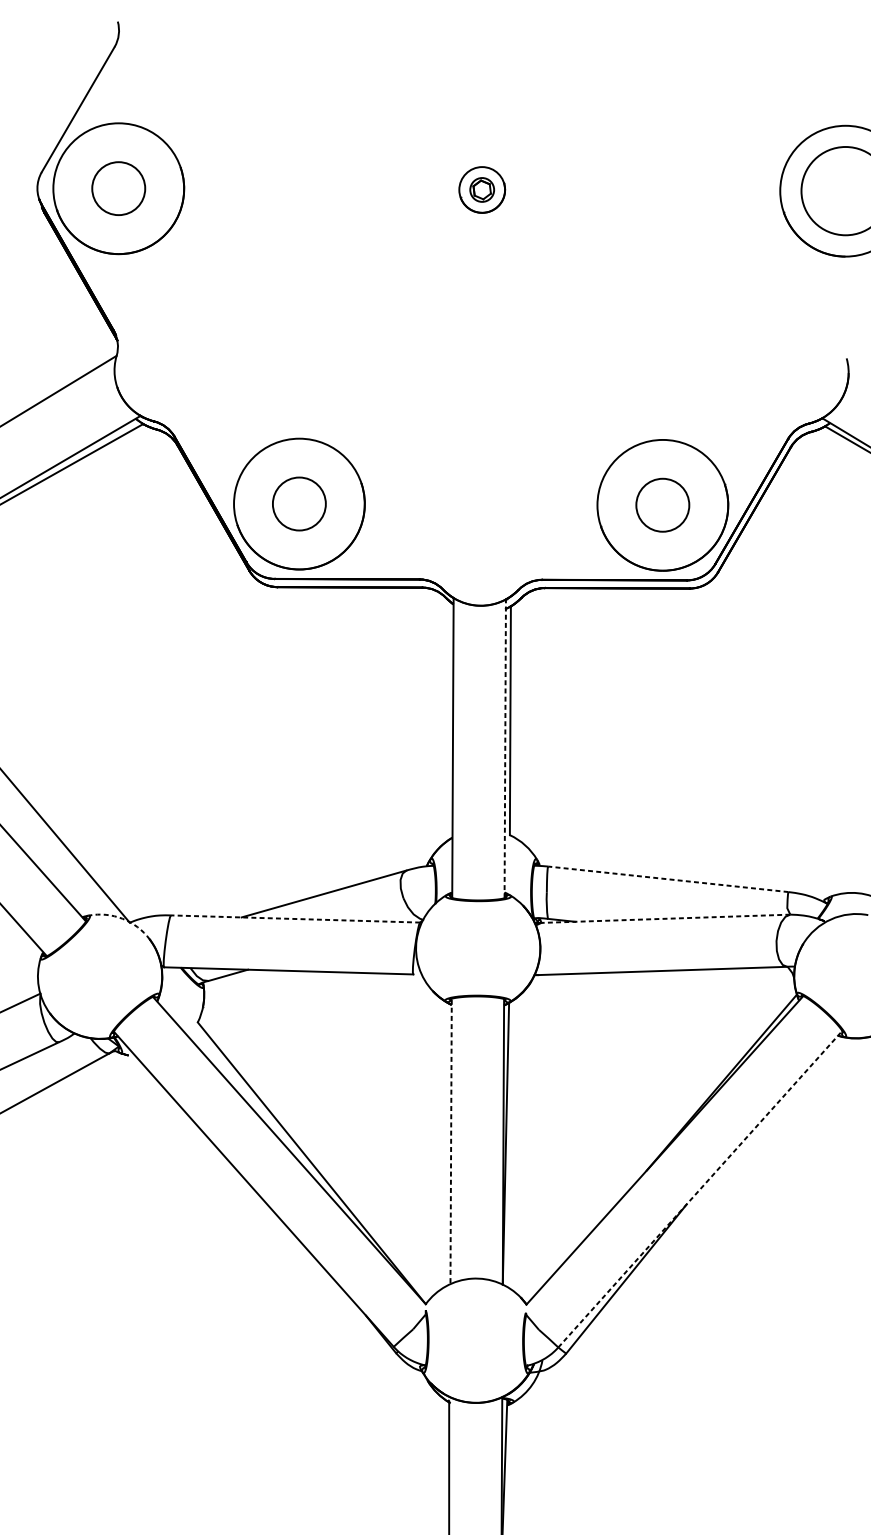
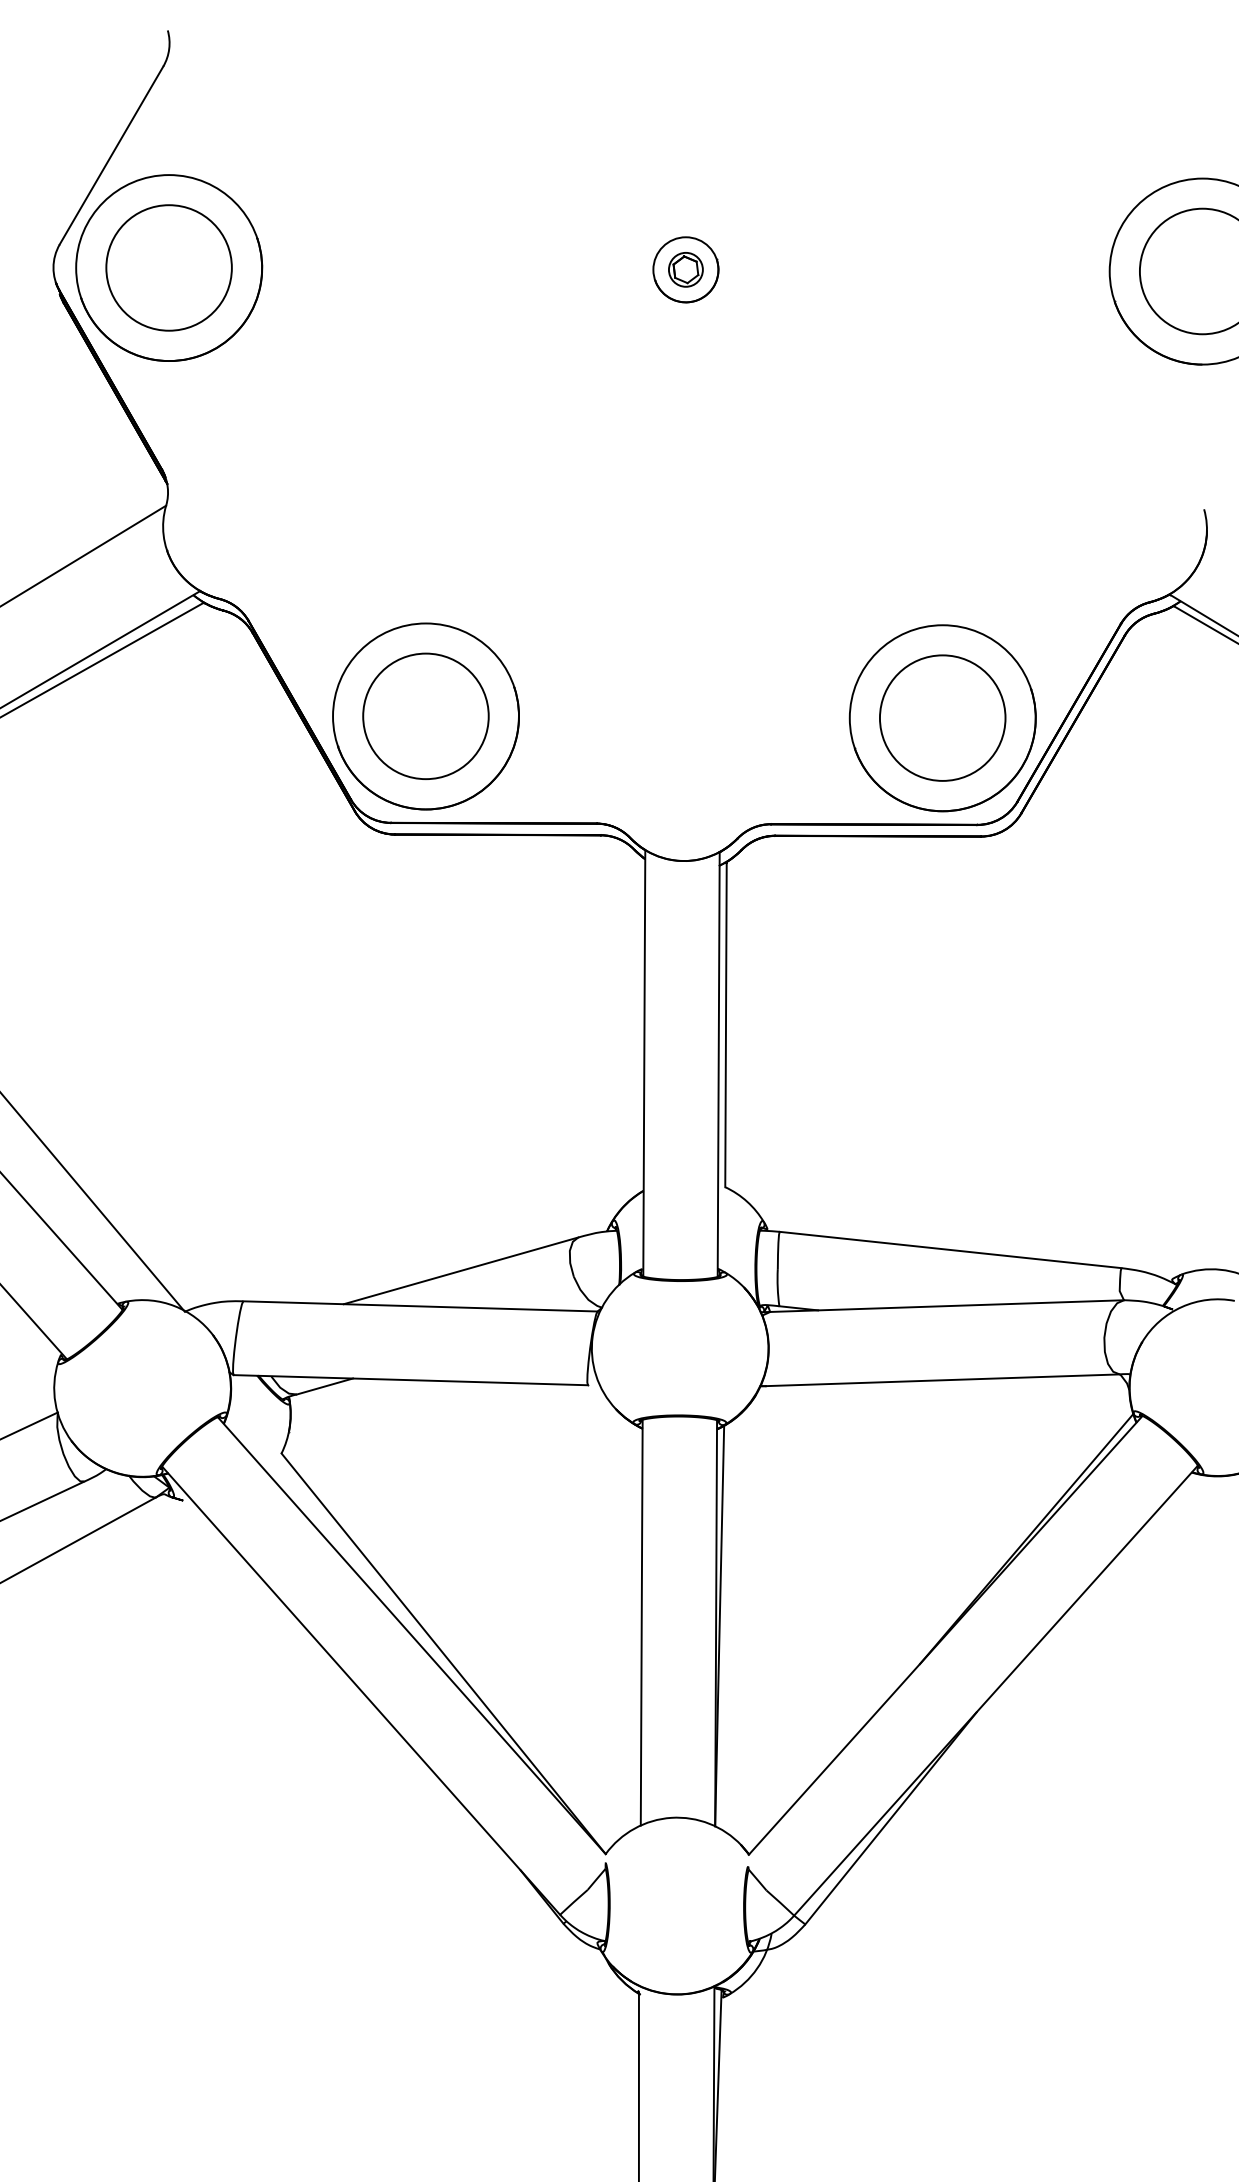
circle: (118, 188) -> (168, 267), size x1.67
circle: (299, 504) -> (425, 716), size x1.67
circle: (662, 504) -> (942, 717), size x1.67
line: (505, 748) -> (718, 1064), dashed -> solid
line: (668, 878) -> (950, 1249), dashed -> solid
arc: (122, 919) -> (174, 1306), dashed -> solid
line: (294, 919) -> (419, 1306), dashed -> solid
line: (666, 919) -> (947, 1306), dashed -> solid
line: (450, 1142) -> (641, 1623), dashed -> solid
line: (700, 1189) -> (996, 1690), dashed -> solid

